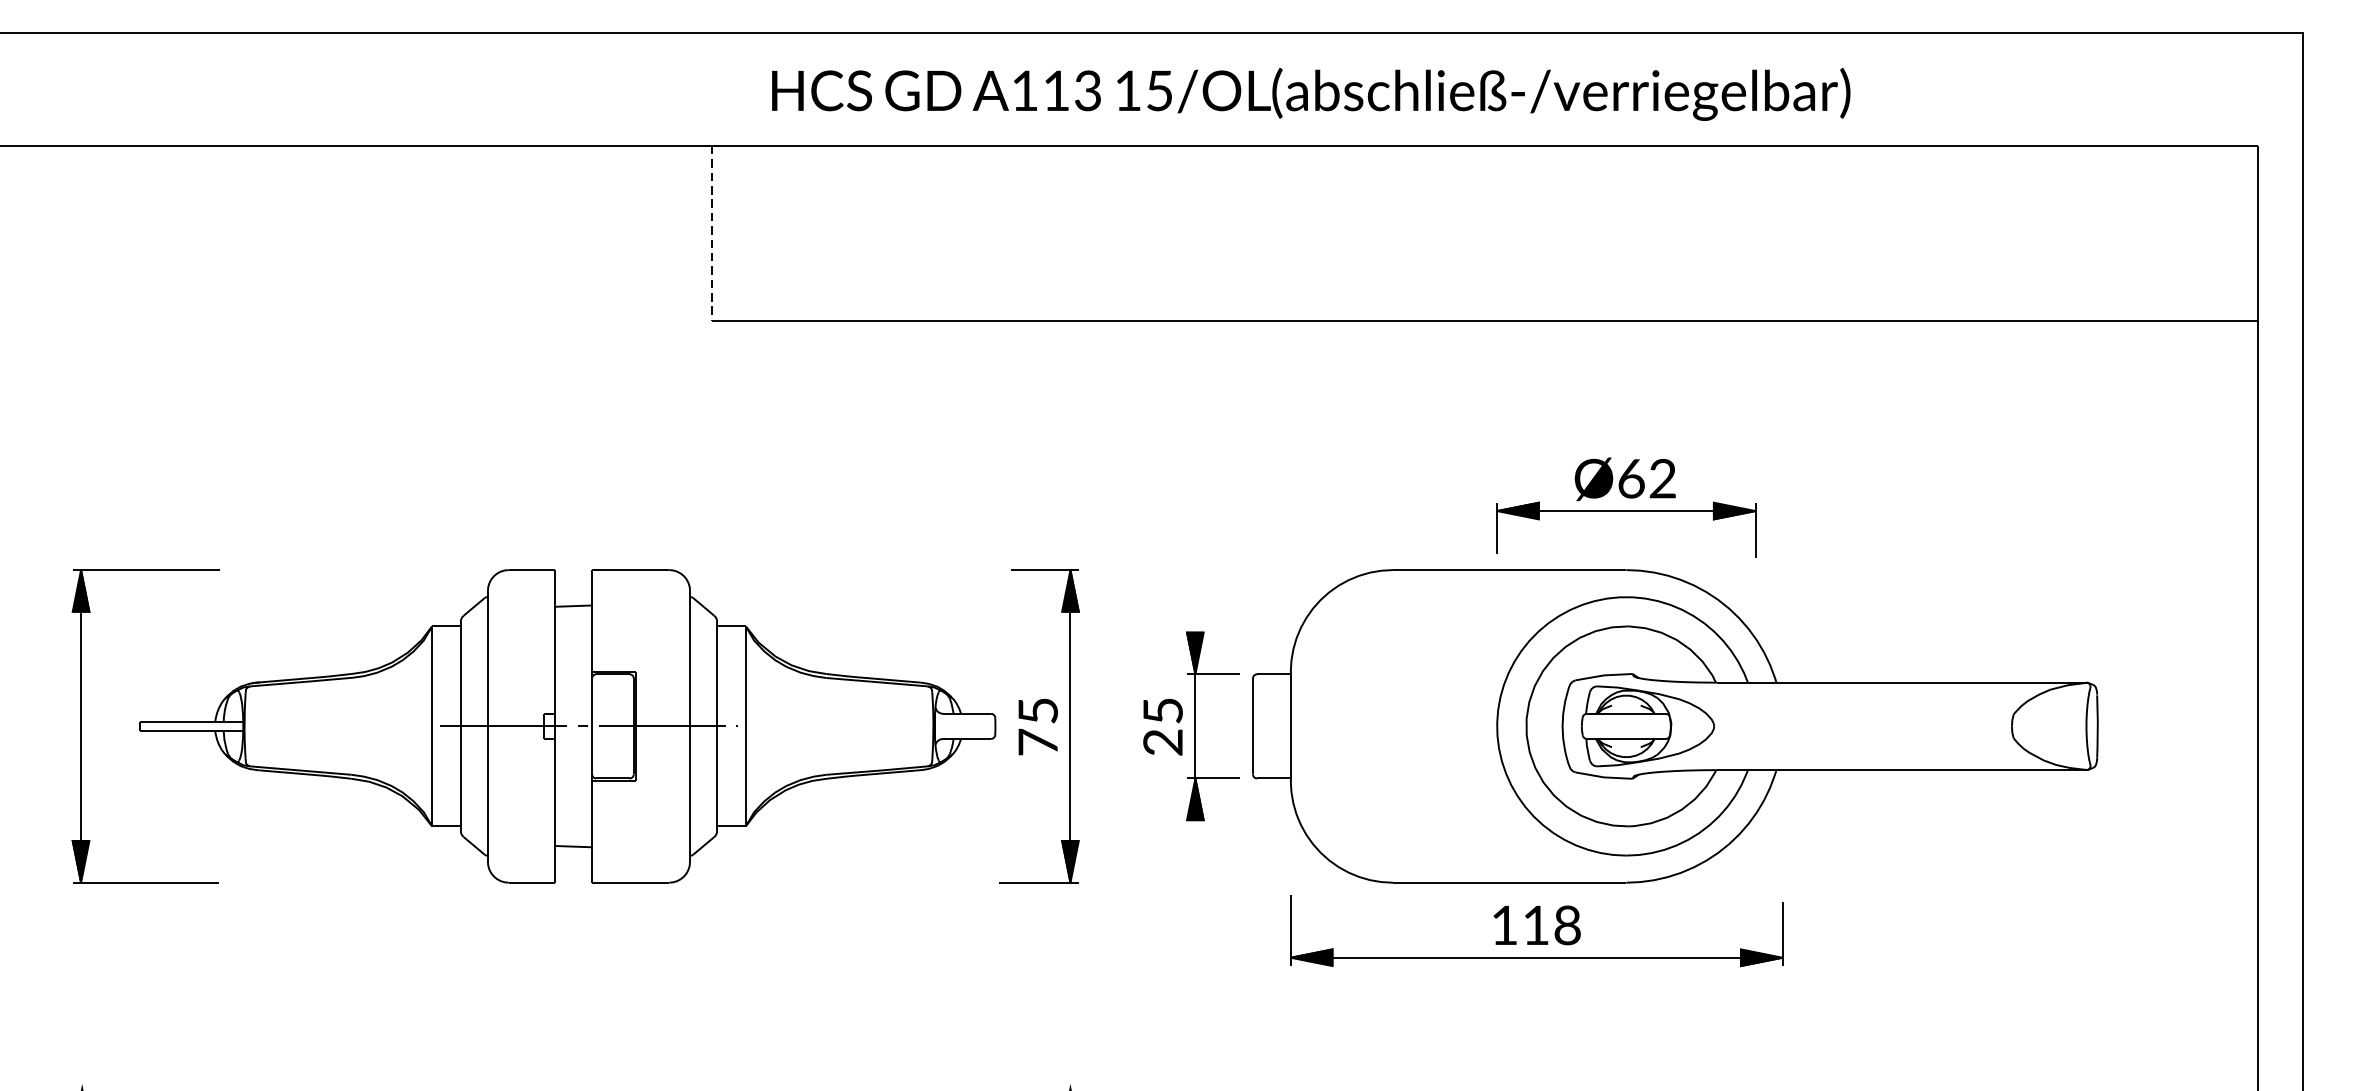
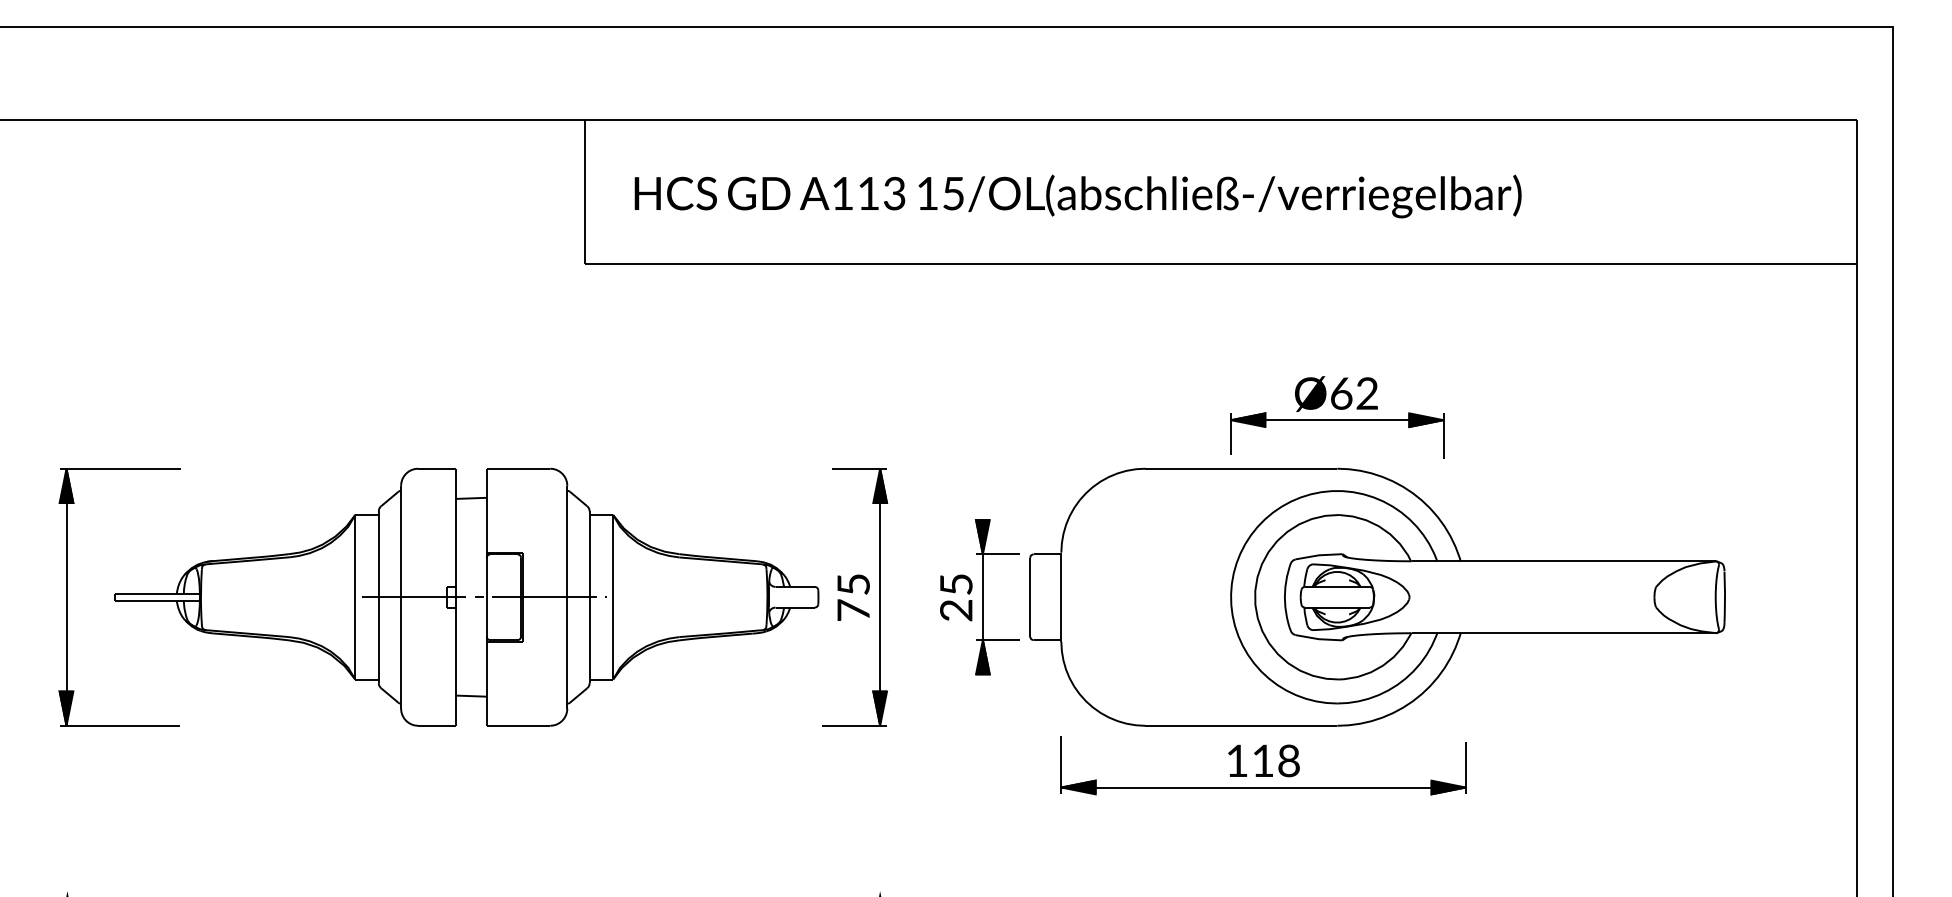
text: (1310, 94) -> (1077, 196), moved
line: (712, 232) -> (585, 191), dashed -> solid

